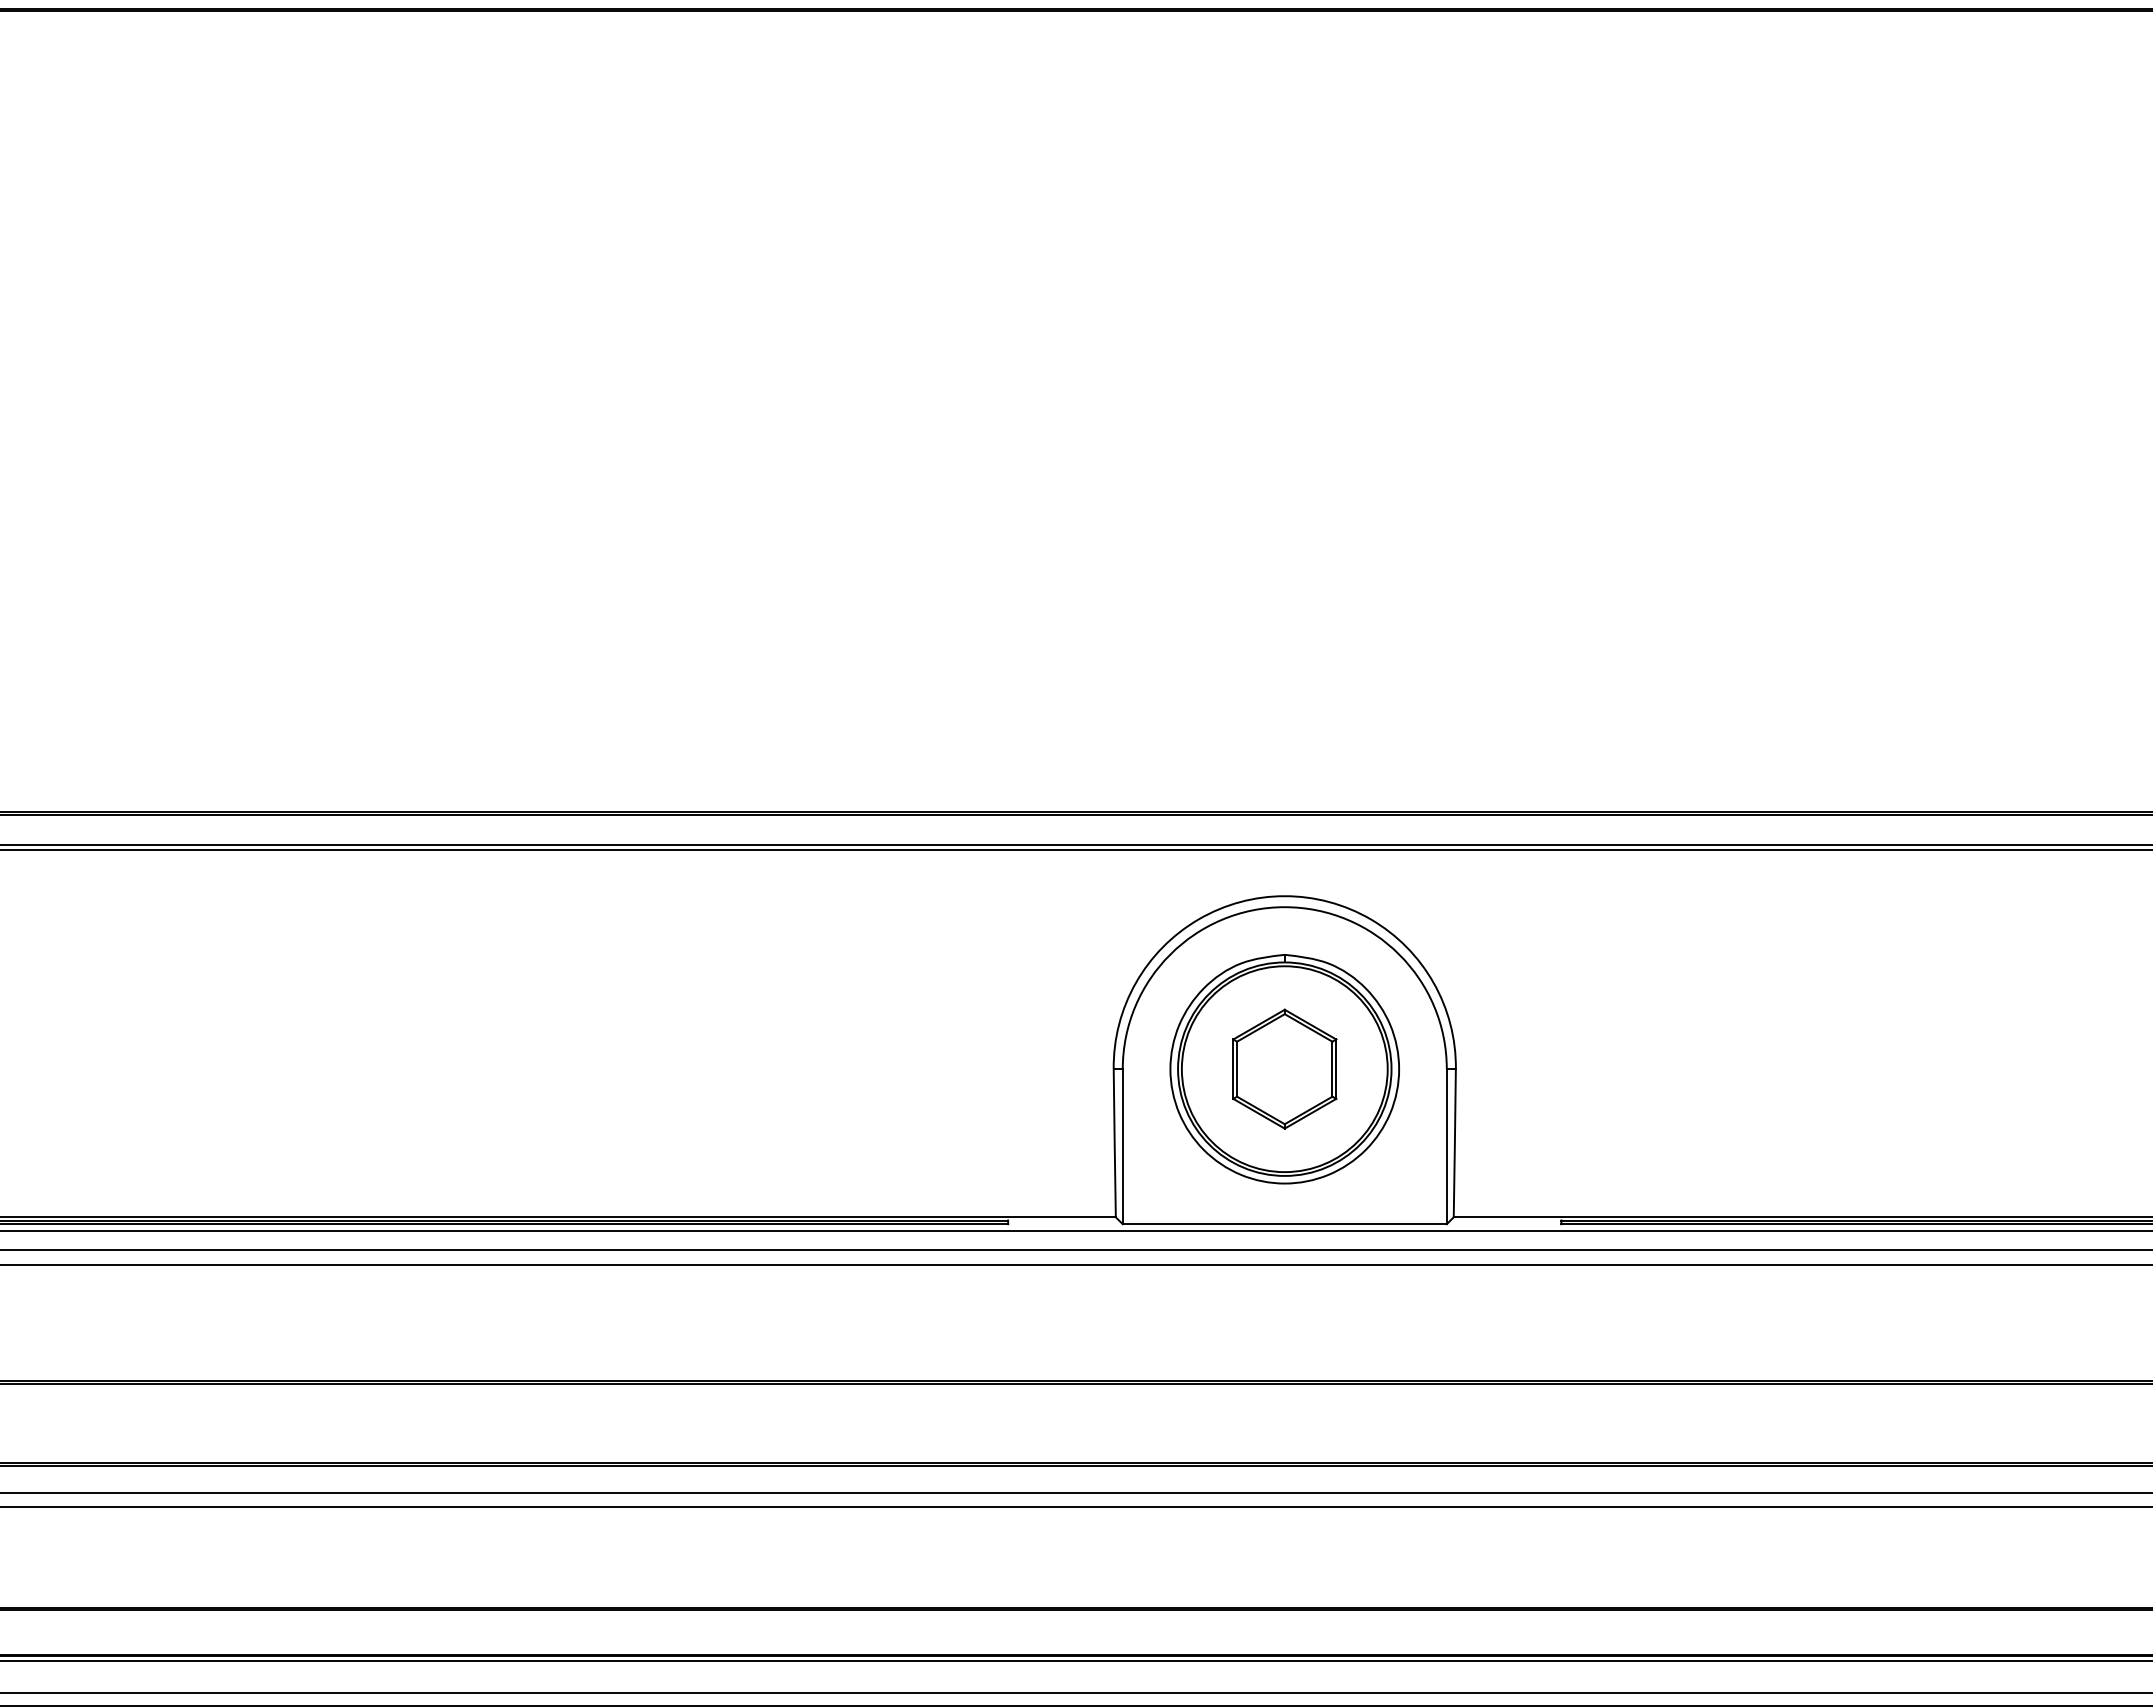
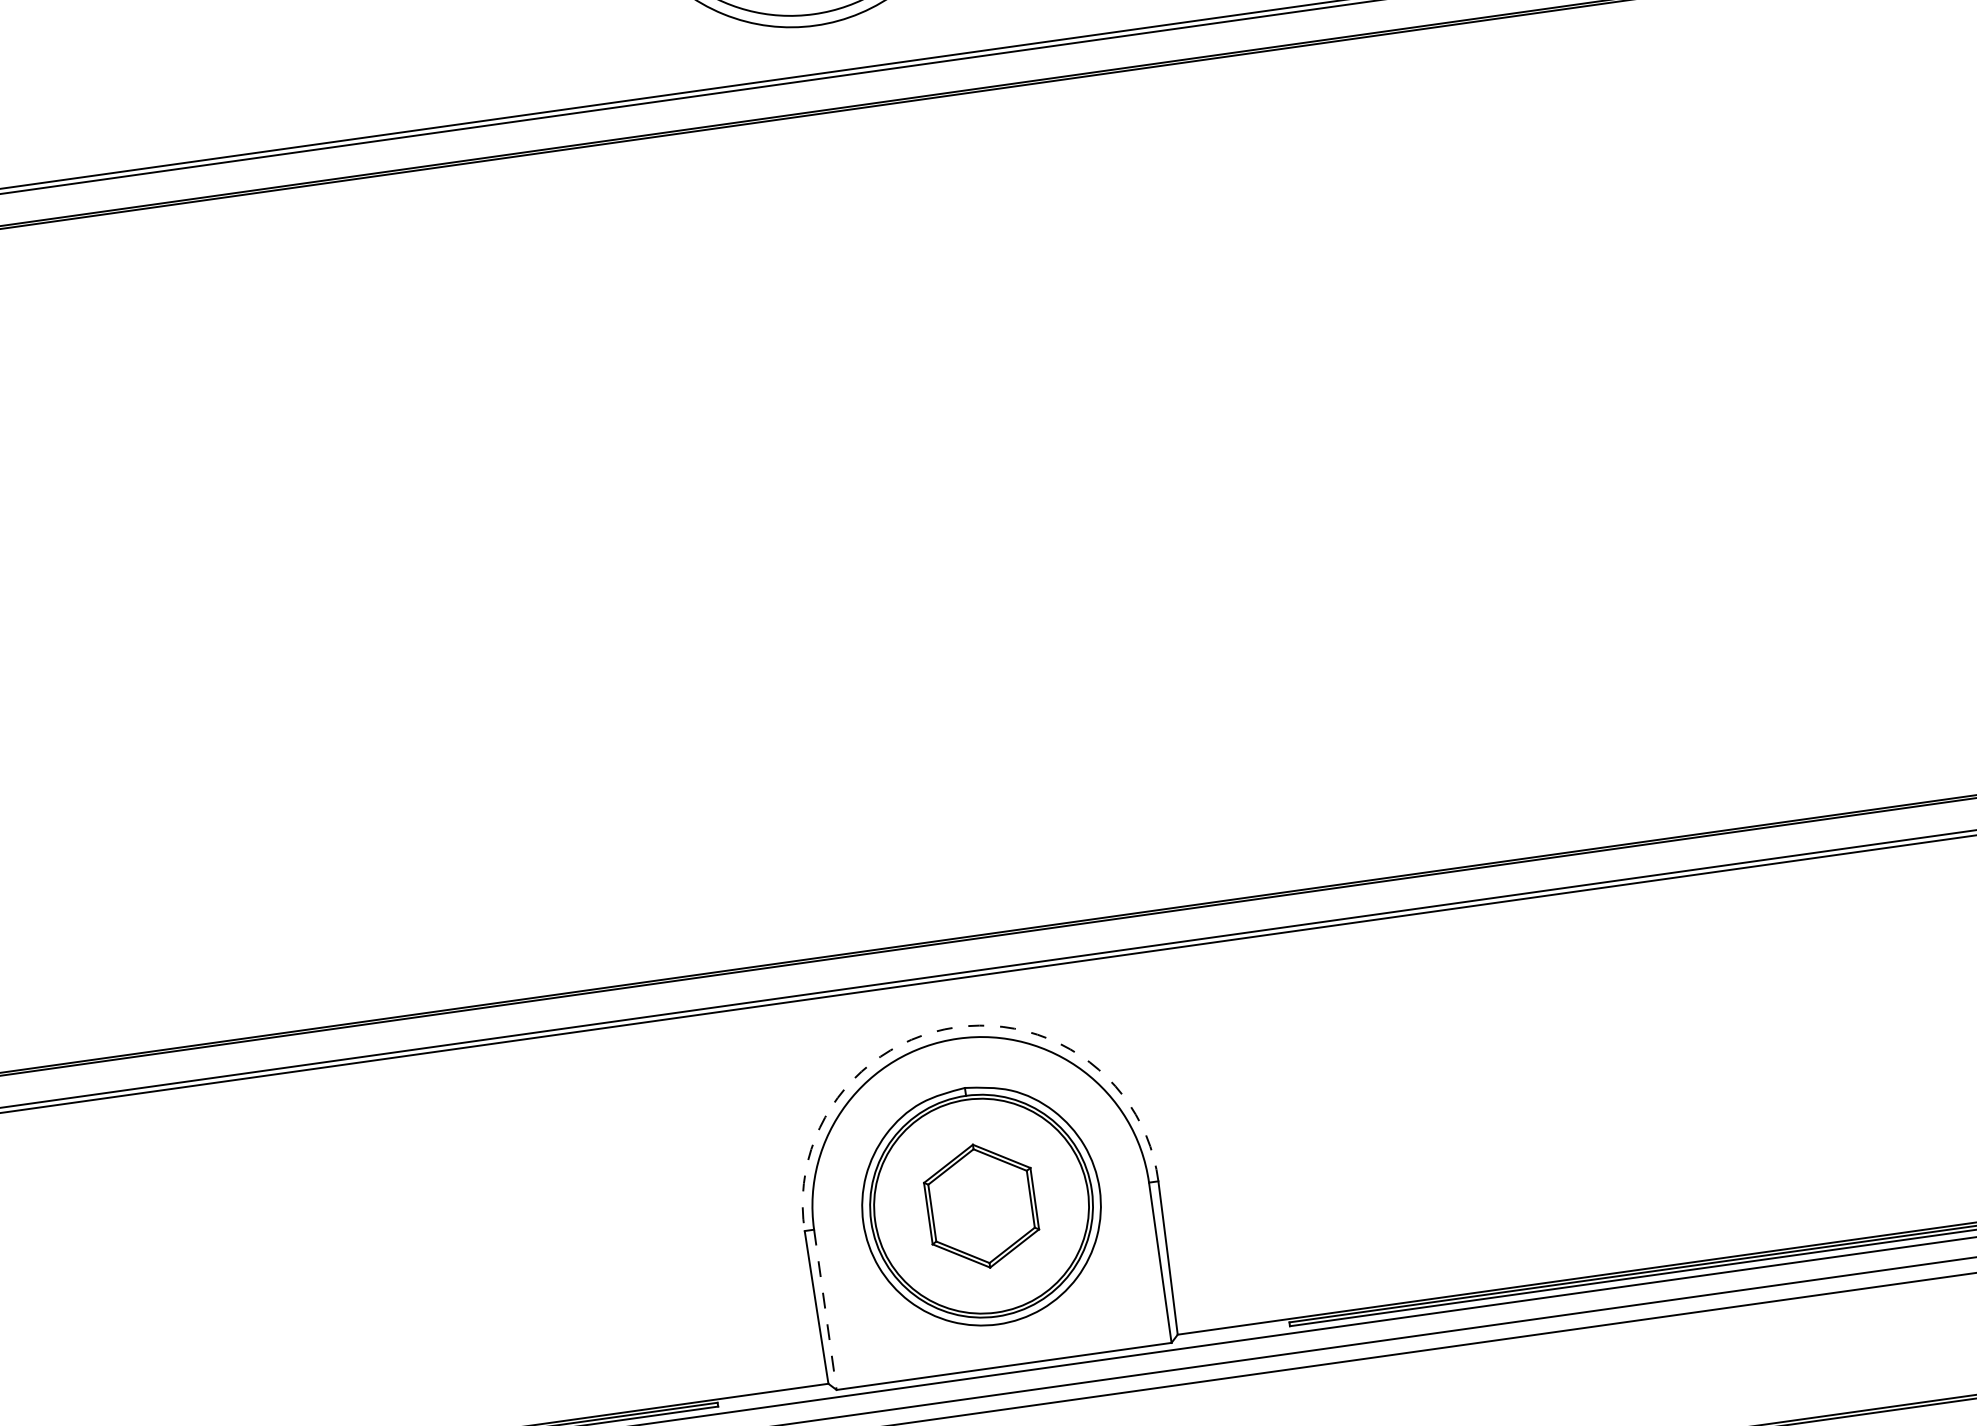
arc: (1284, 896) -> (956, 1027), solid -> dashed
line: (1122, 1146) -> (825, 1309), solid -> dashed

